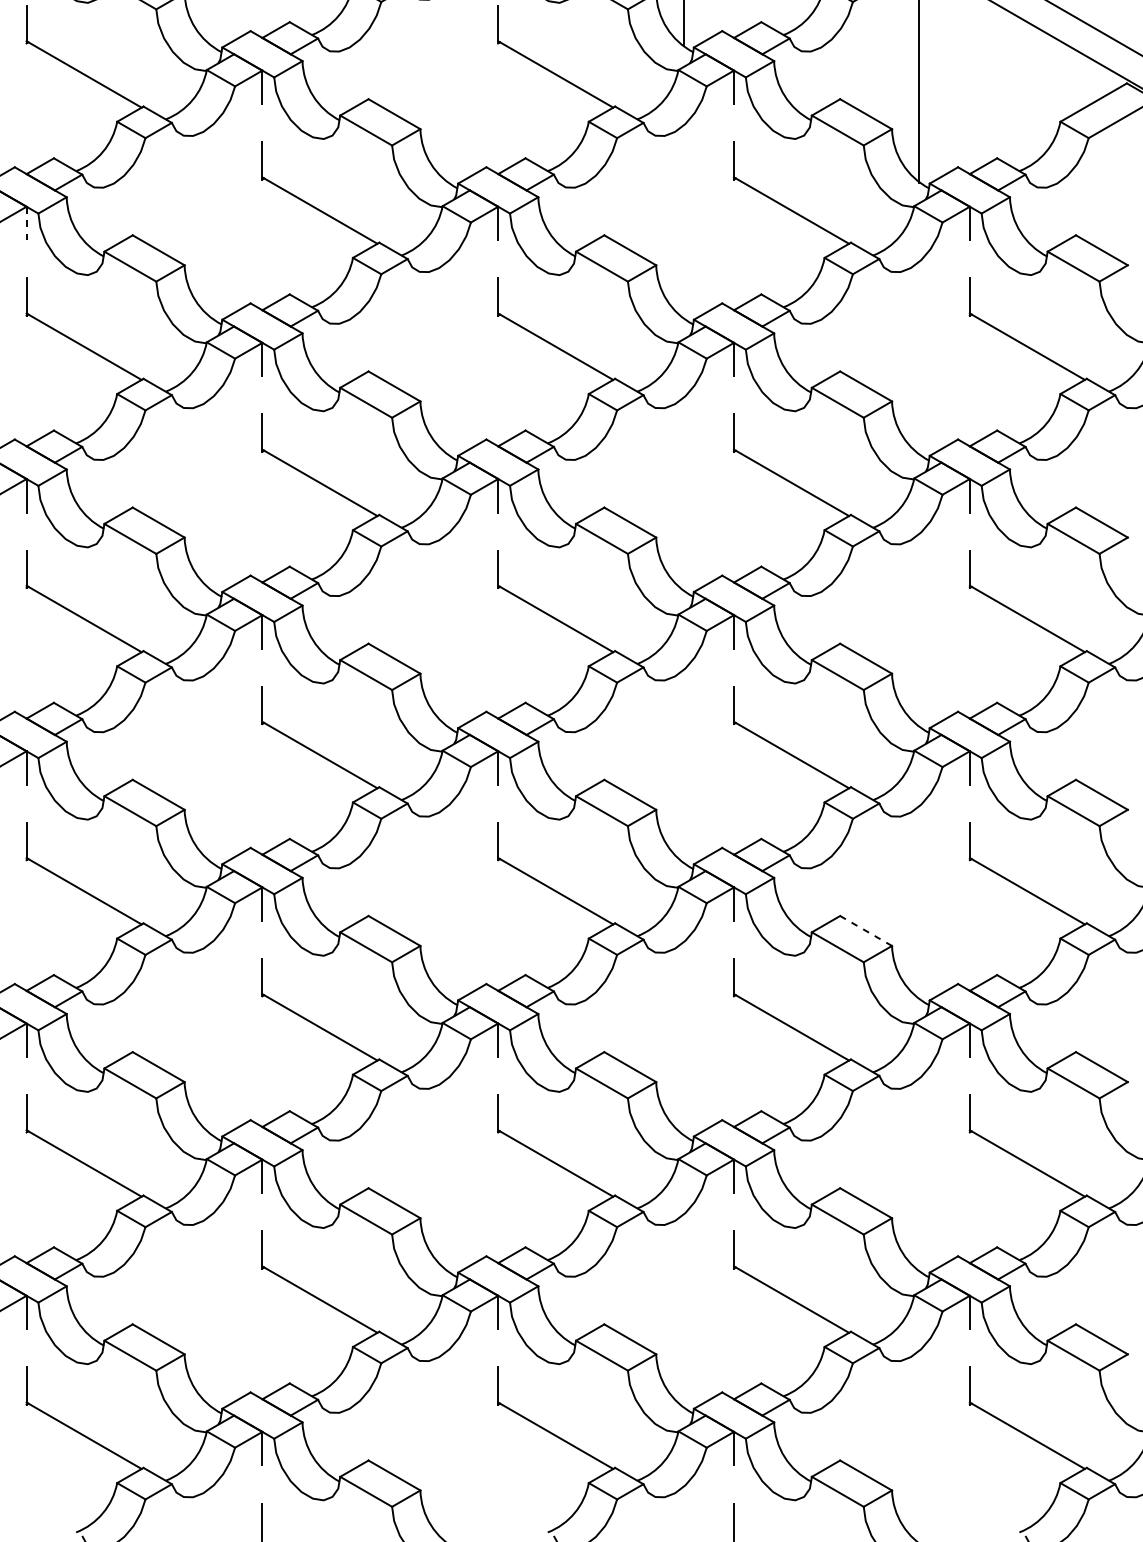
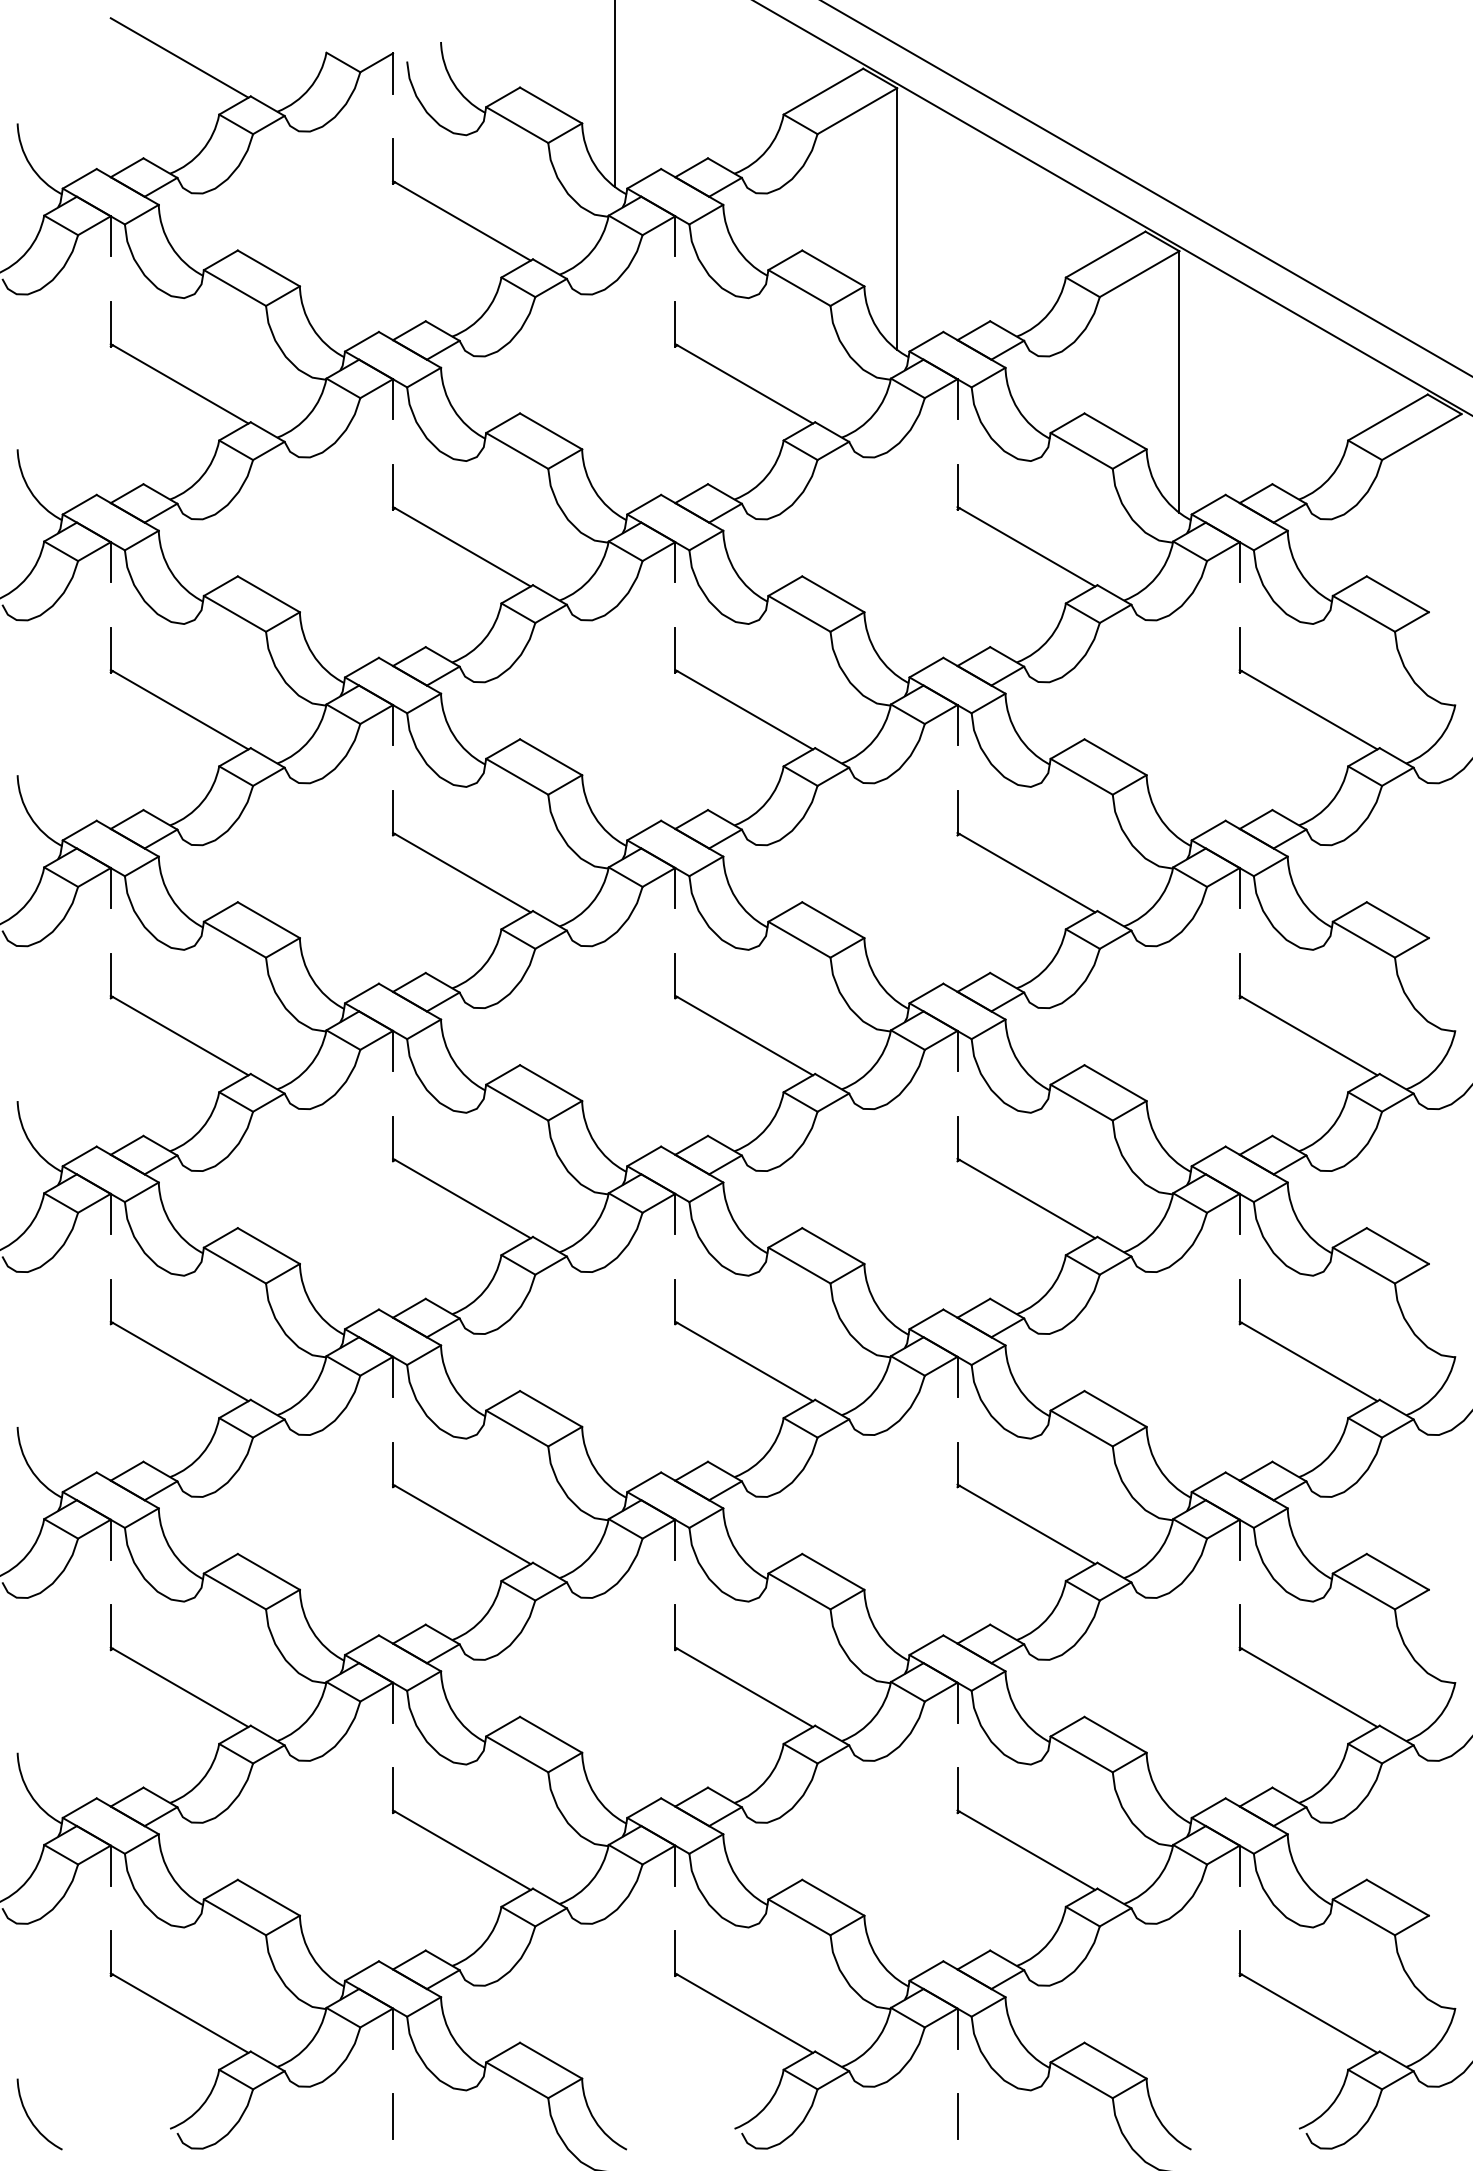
line: (26, 222) -> (110, 561), dashed -> solid
line: (866, 930) -> (1115, 1408), dashed -> solid

